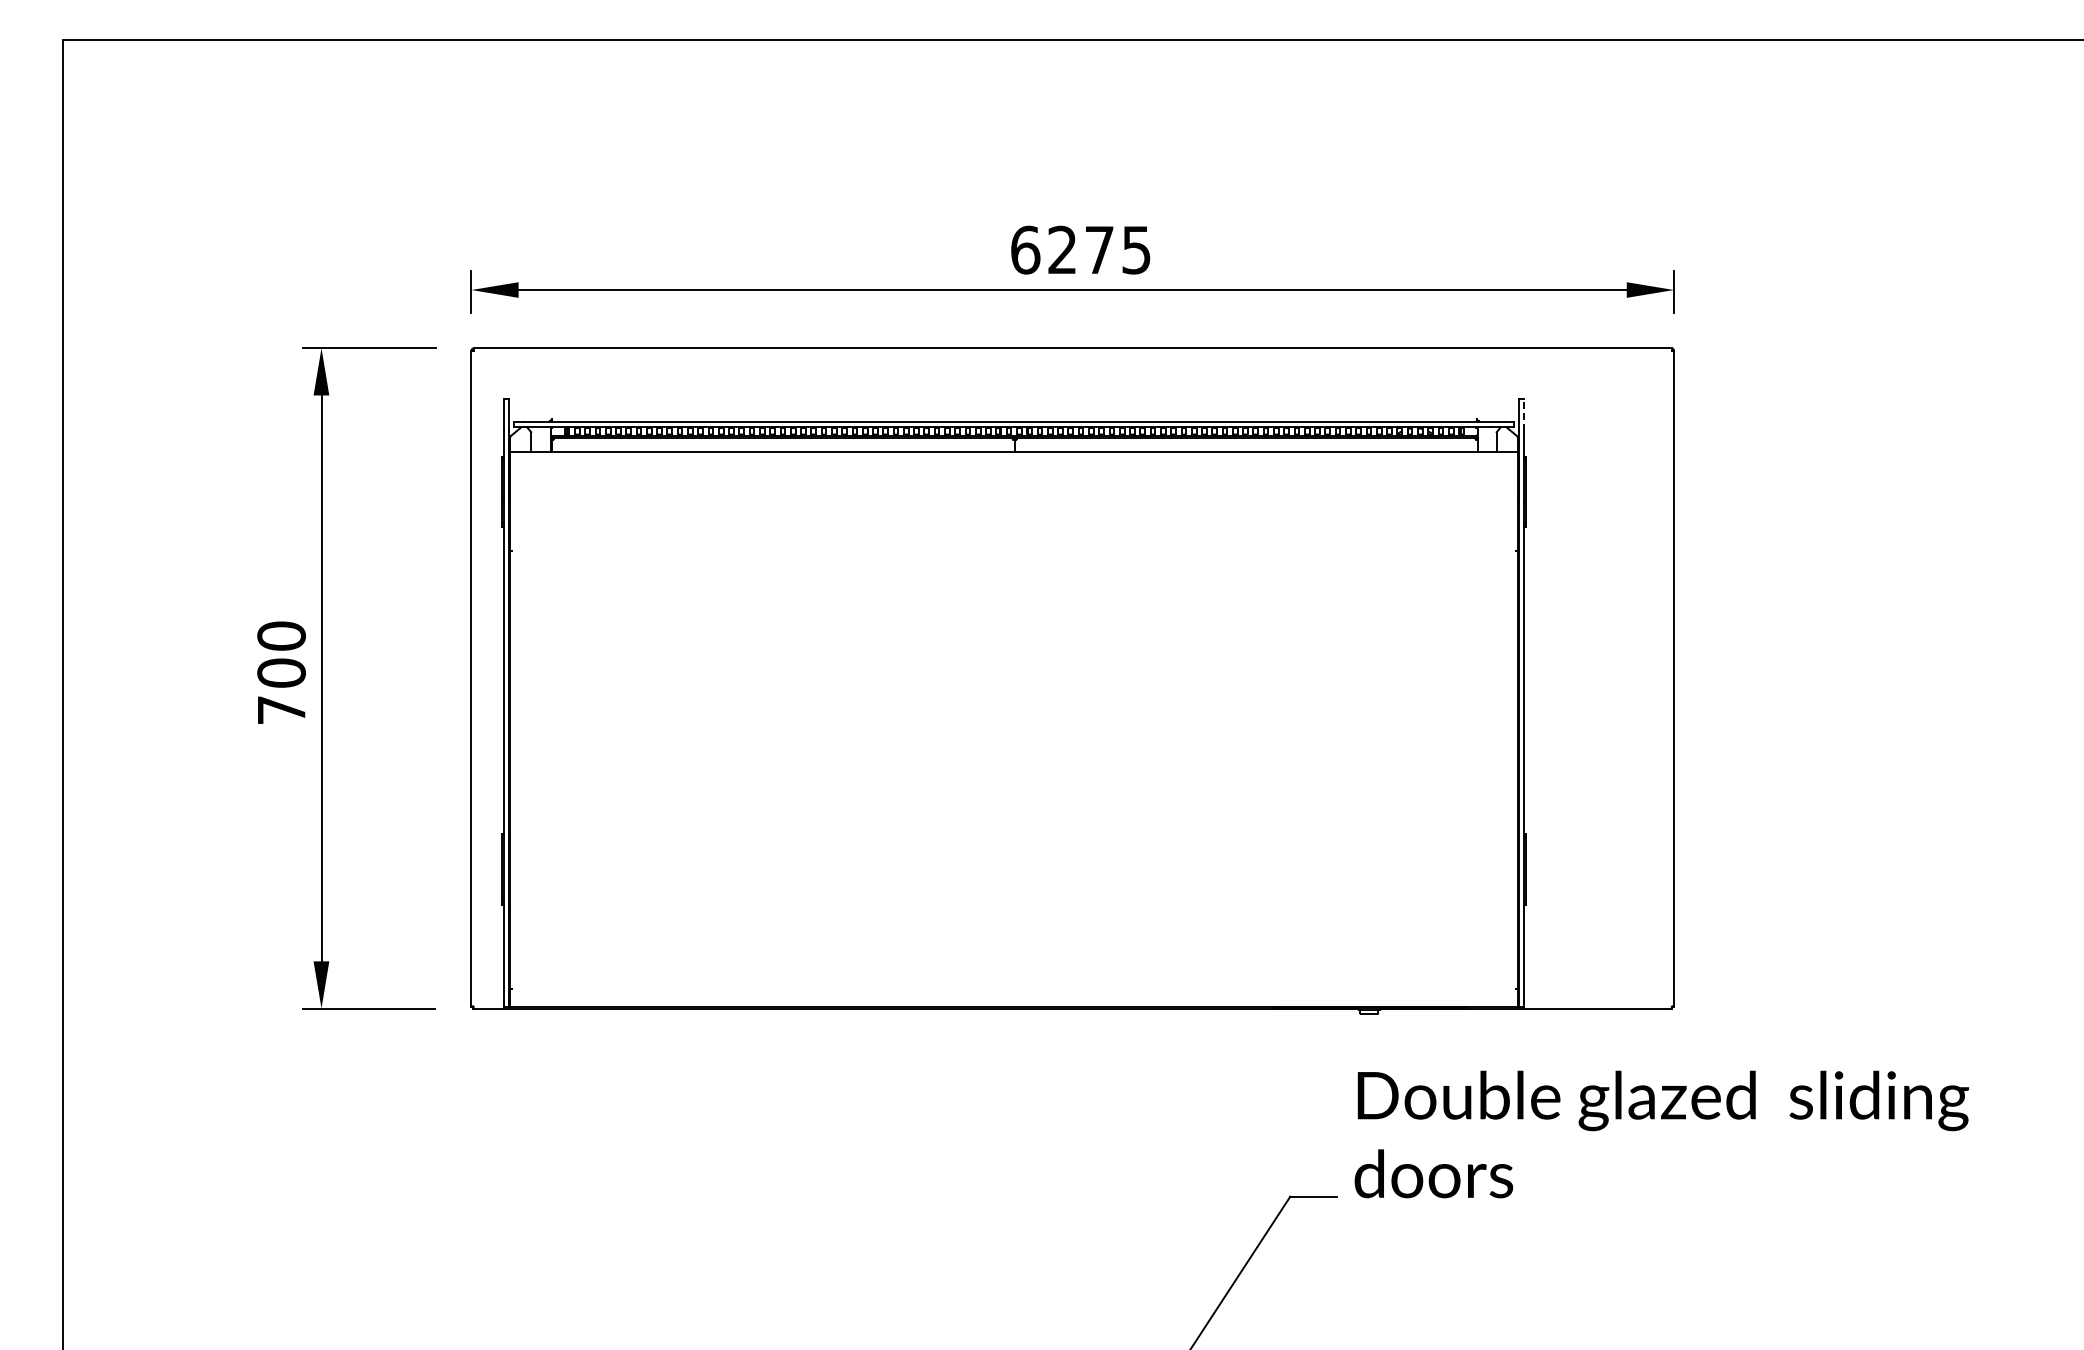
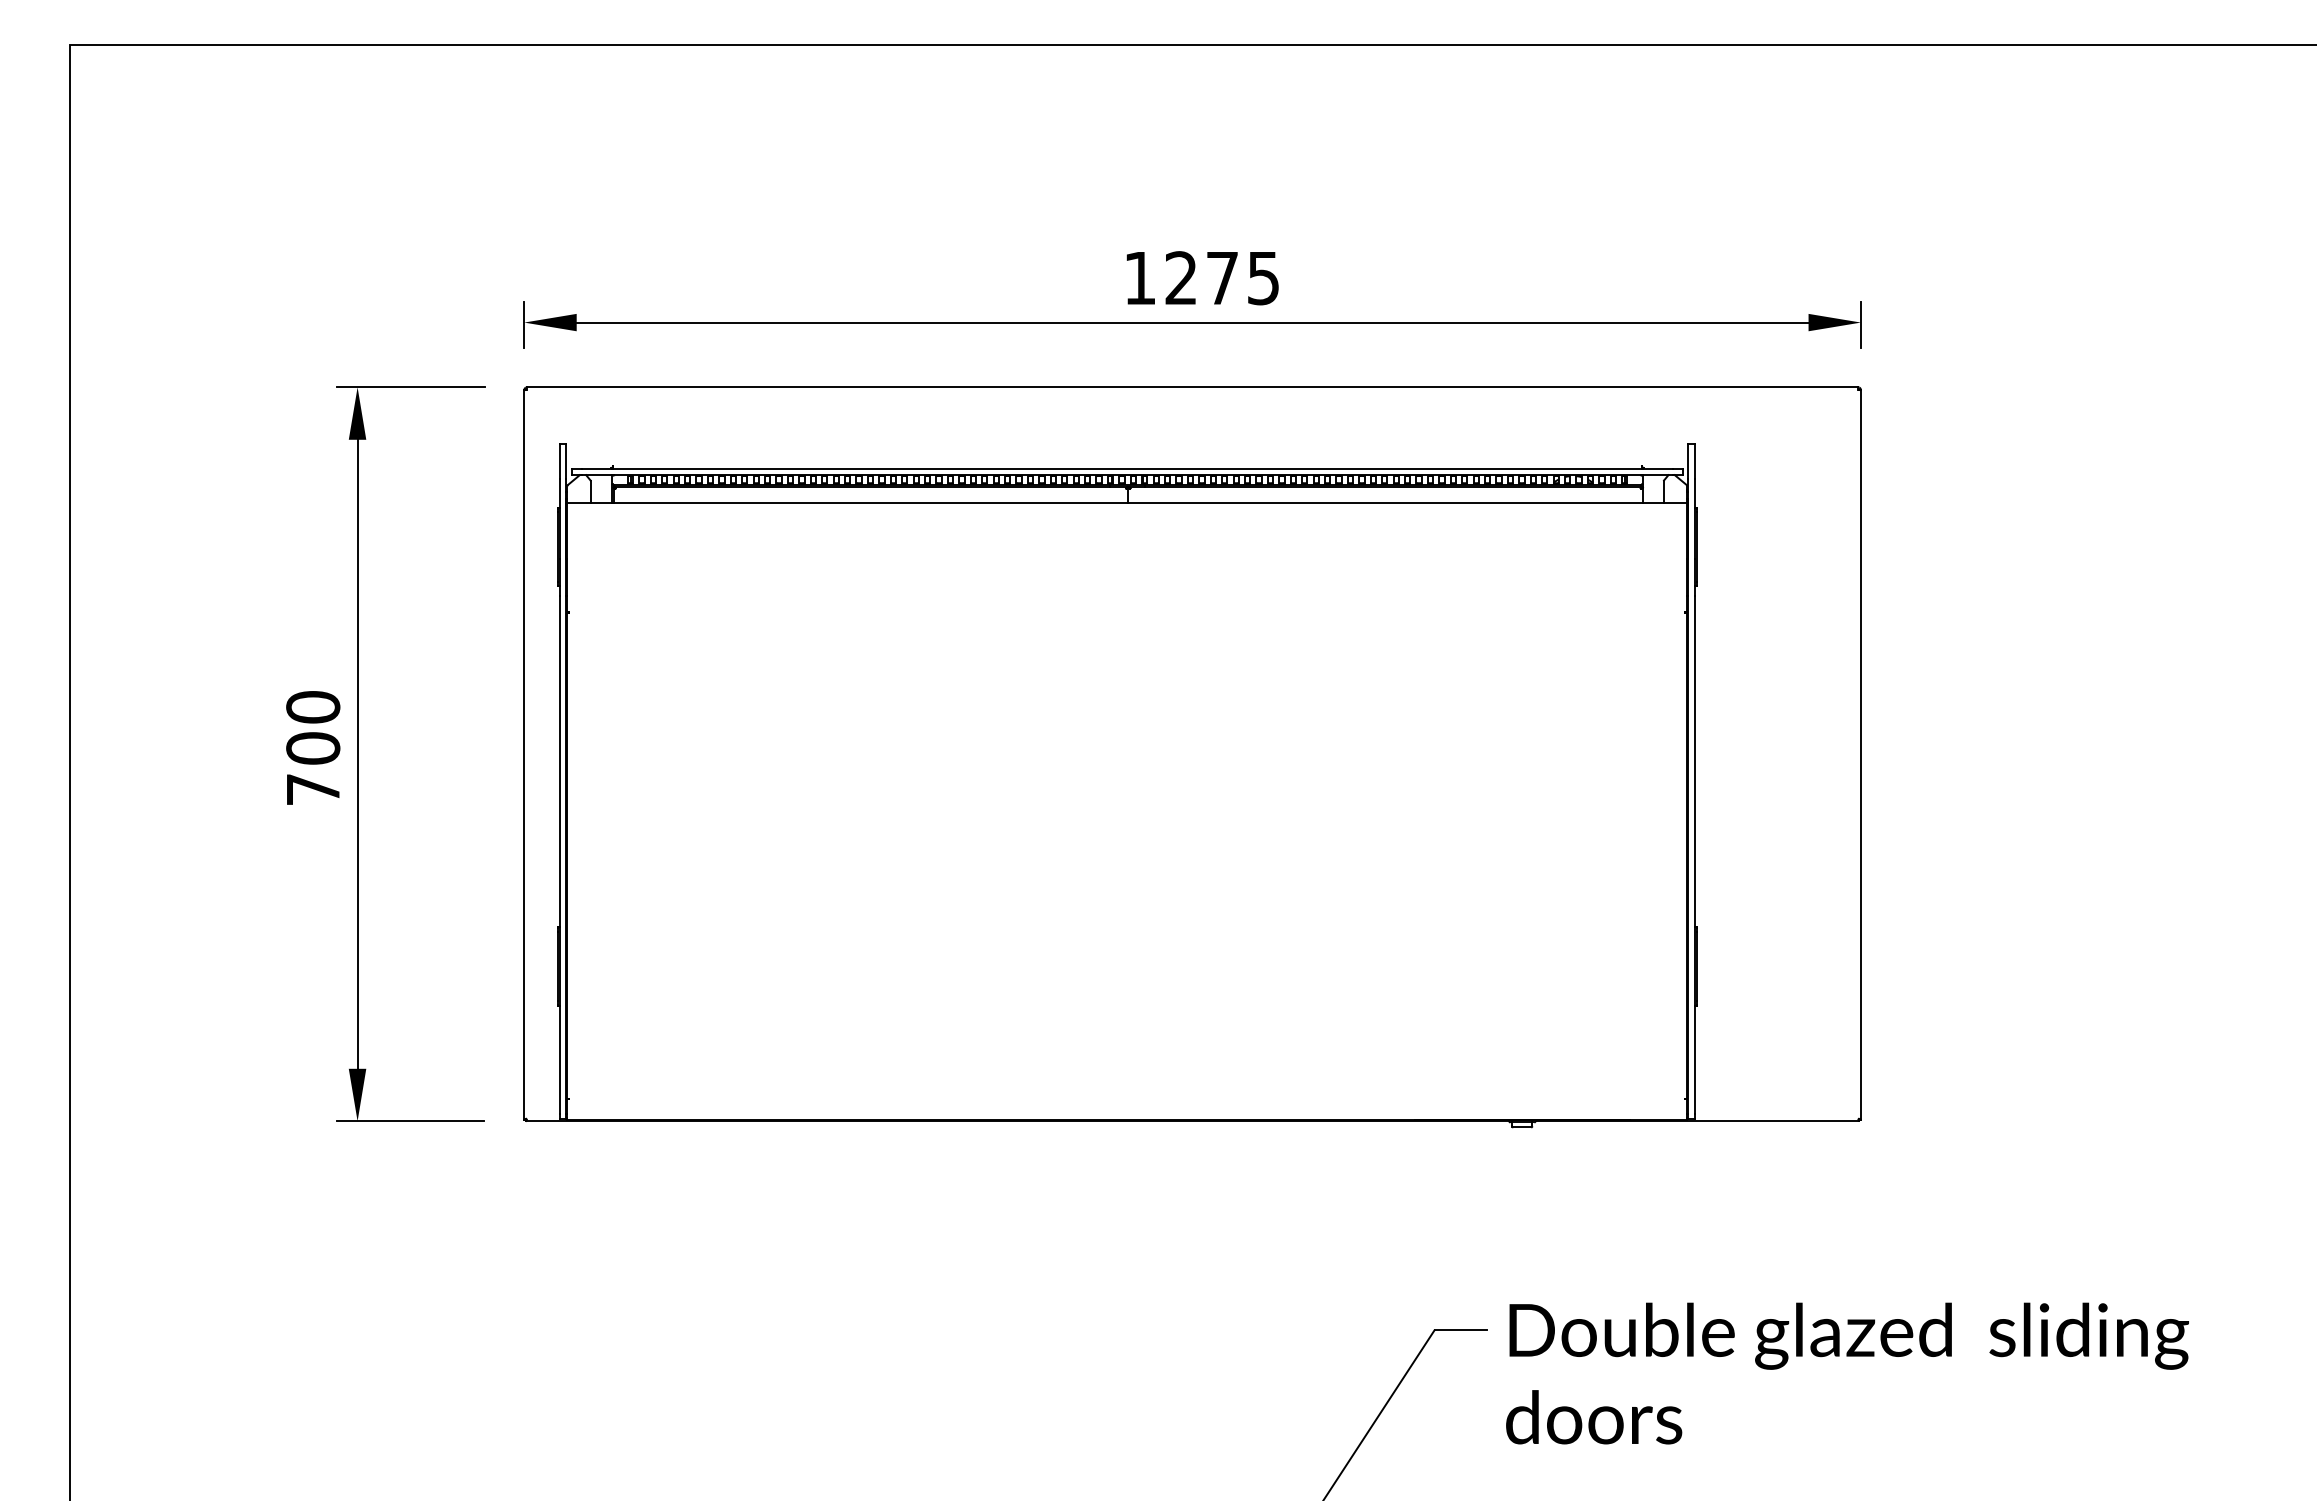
text: (1025, 249) -> (1140, 277), 6275 -> 1275
line: (1524, 414) -> (1694, 460), dashed -> solid
text: (1661, 1134) -> (1847, 1373), moved

